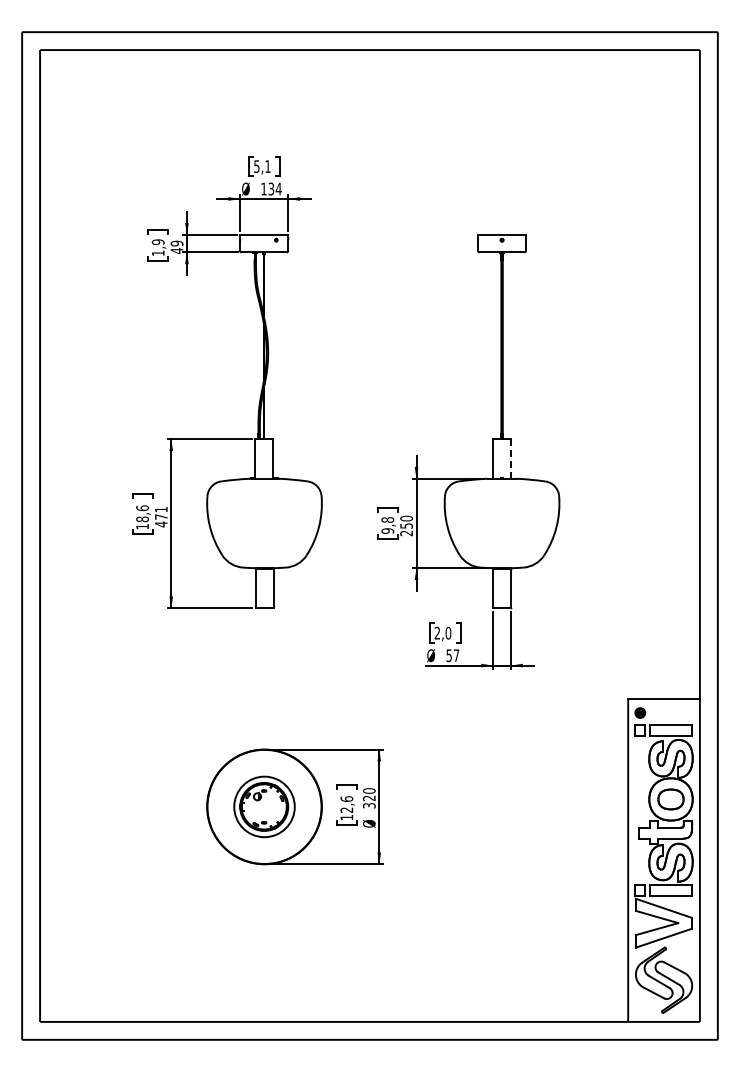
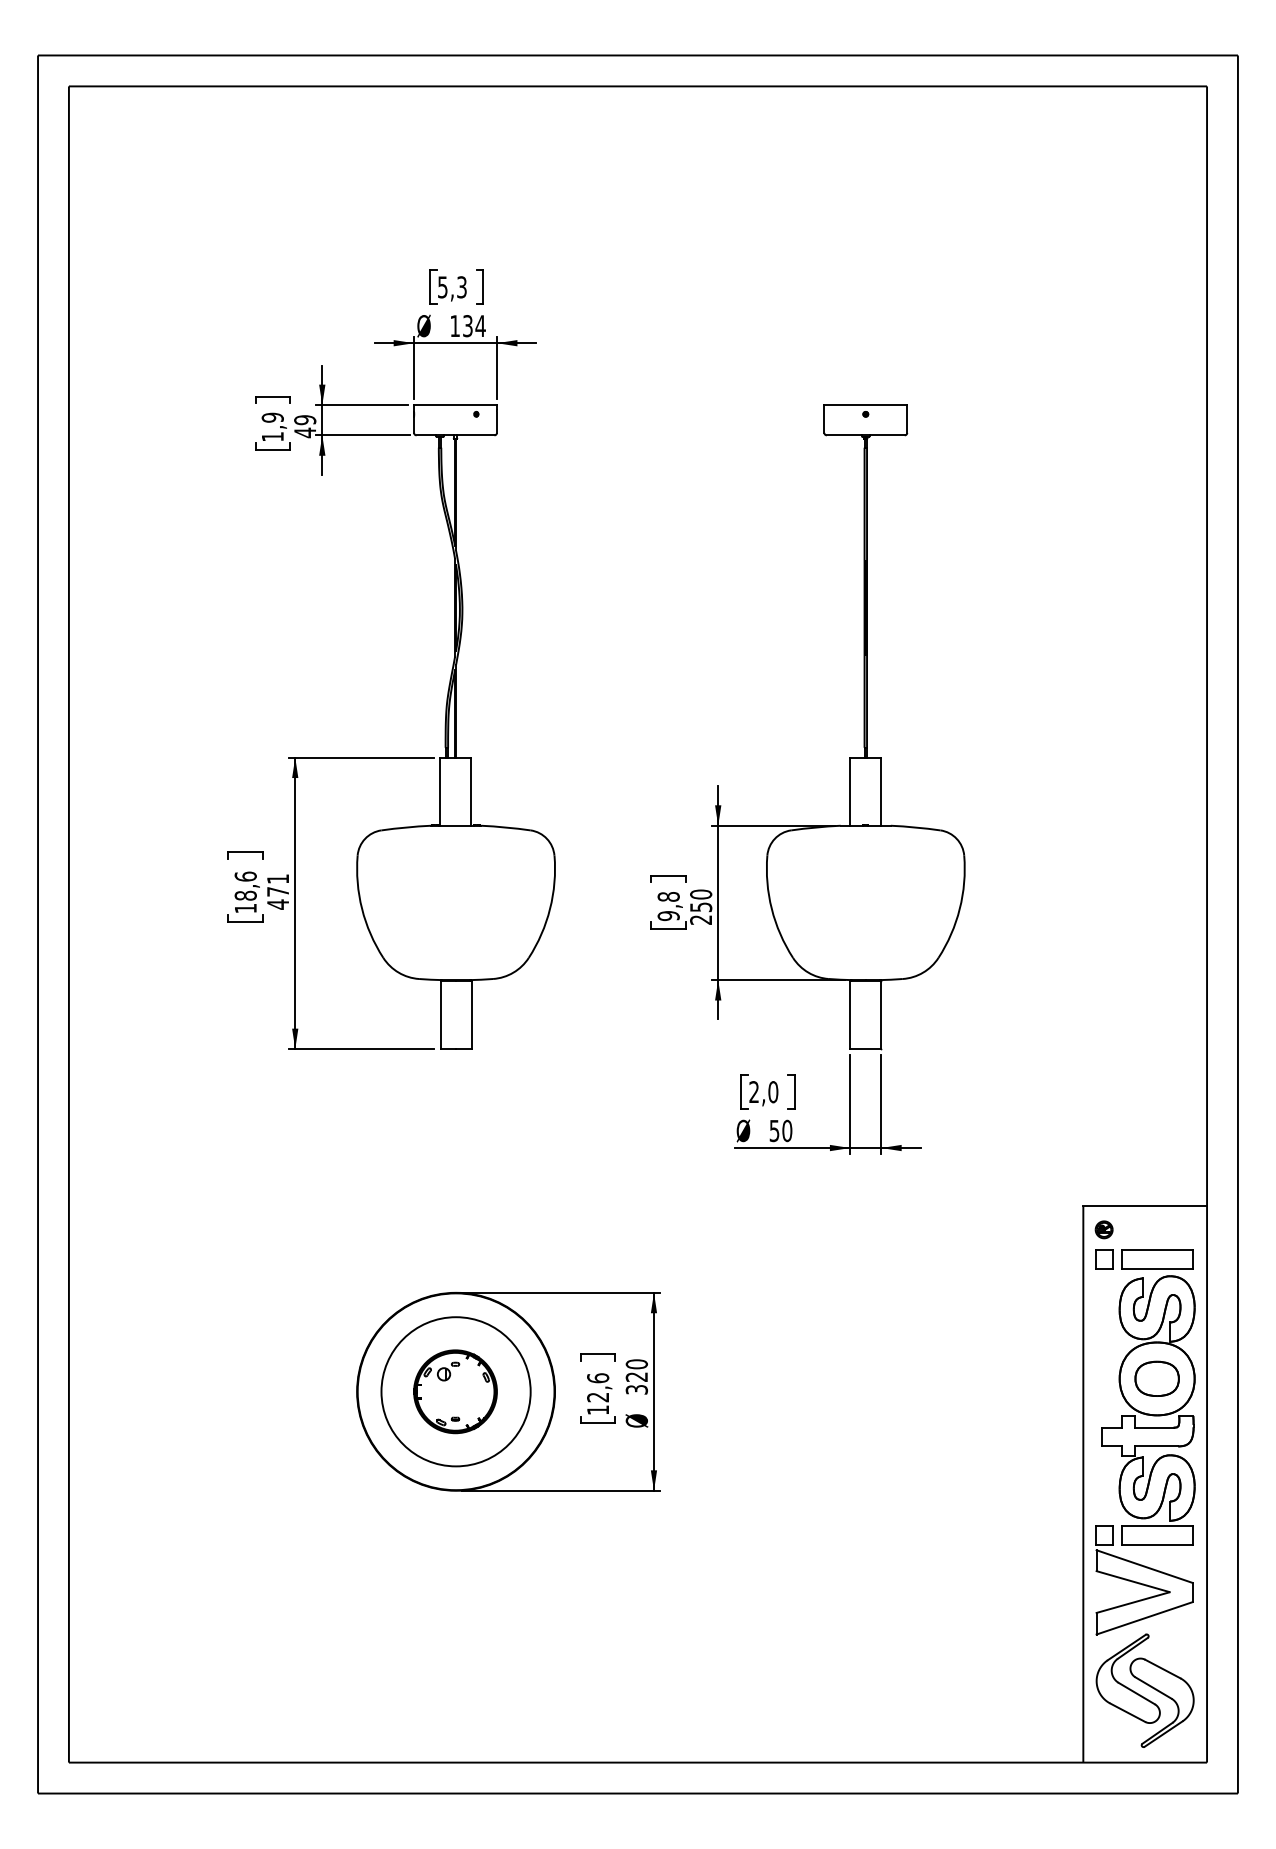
text: (267, 166) -> (461, 287), 5,1 -> 5,3
line: (511, 458) -> (882, 790), dashed -> solid
text: (456, 655) -> (787, 1130), 57 -> 50
circle: (264, 806) -> (456, 1391), size x1.43

